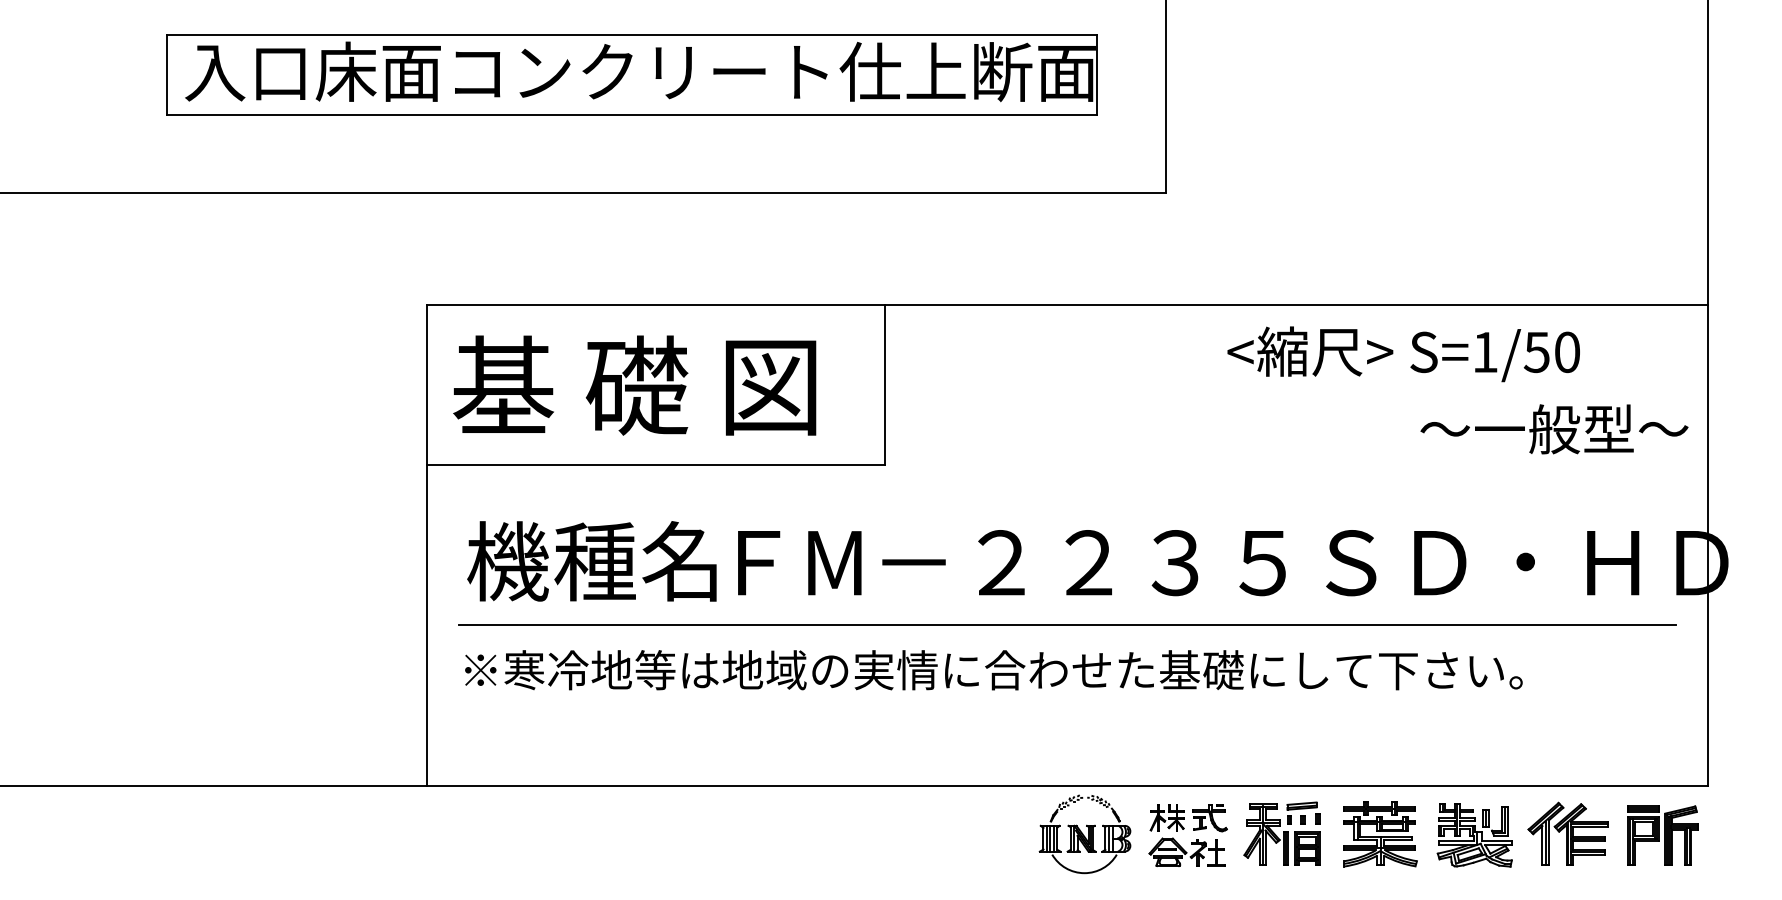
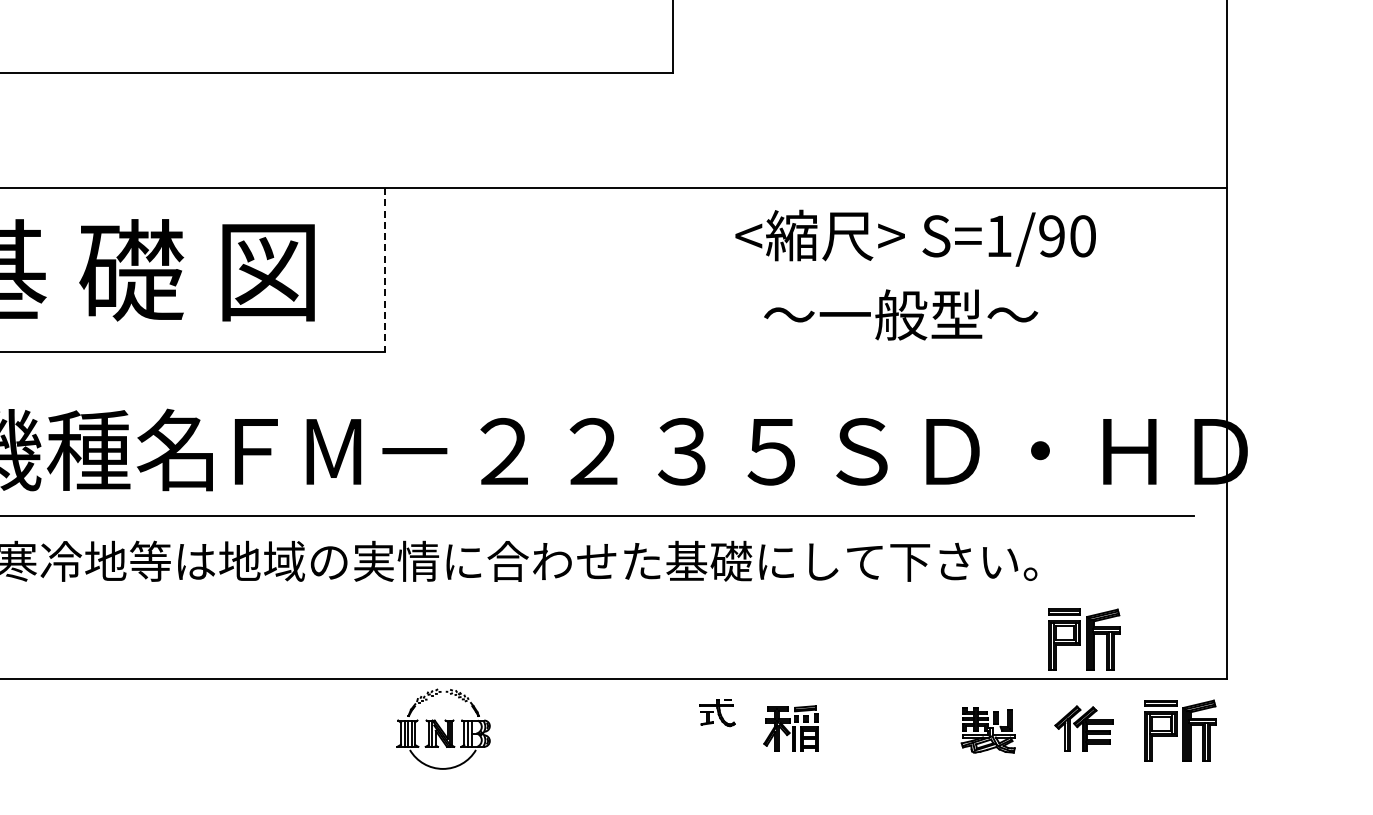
text: (1536, 351) -> (1051, 235), S=1/50 -> S=1/90
line: (884, 385) -> (384, 270), solid -> dashed
text: (1554, 429) -> (901, 315), moved
part: (1568, 746) -> (1084, 639), added
part: (1184, 829) -> (691, 724), removed
part: (1281, 833) -> (790, 728), size x0.7
part: (1567, 833) -> (1083, 728), size x0.7
part: (1084, 834) -> (442, 729), moved
part: (1380, 834) -> (891, 729), removed
part: (1474, 835) -> (988, 730), size x0.7

